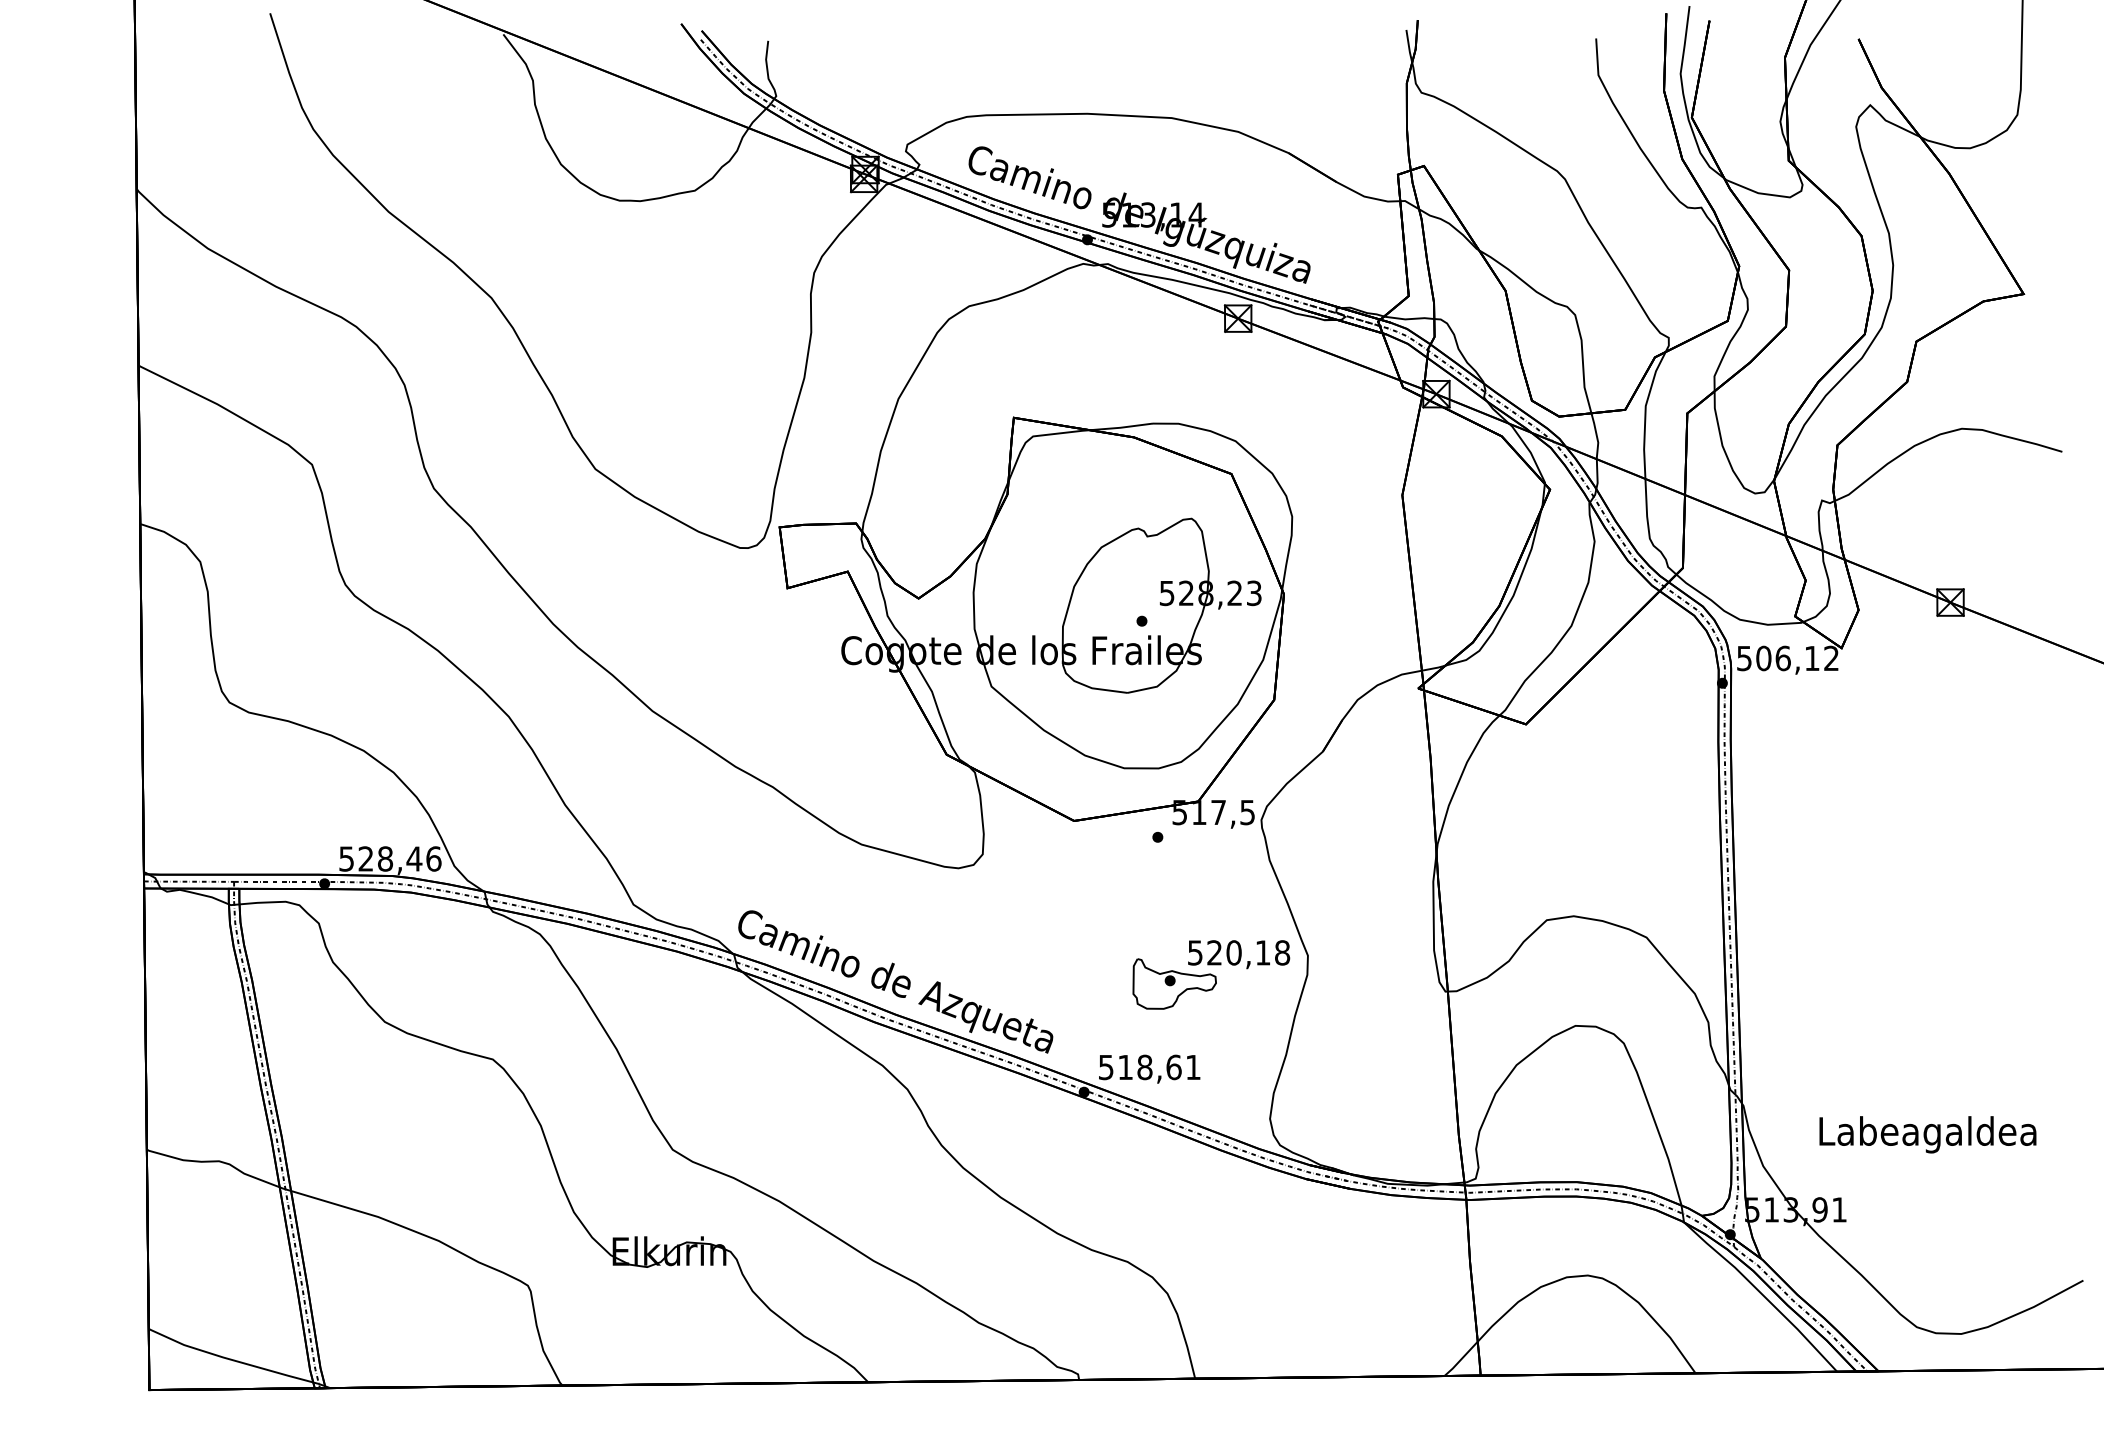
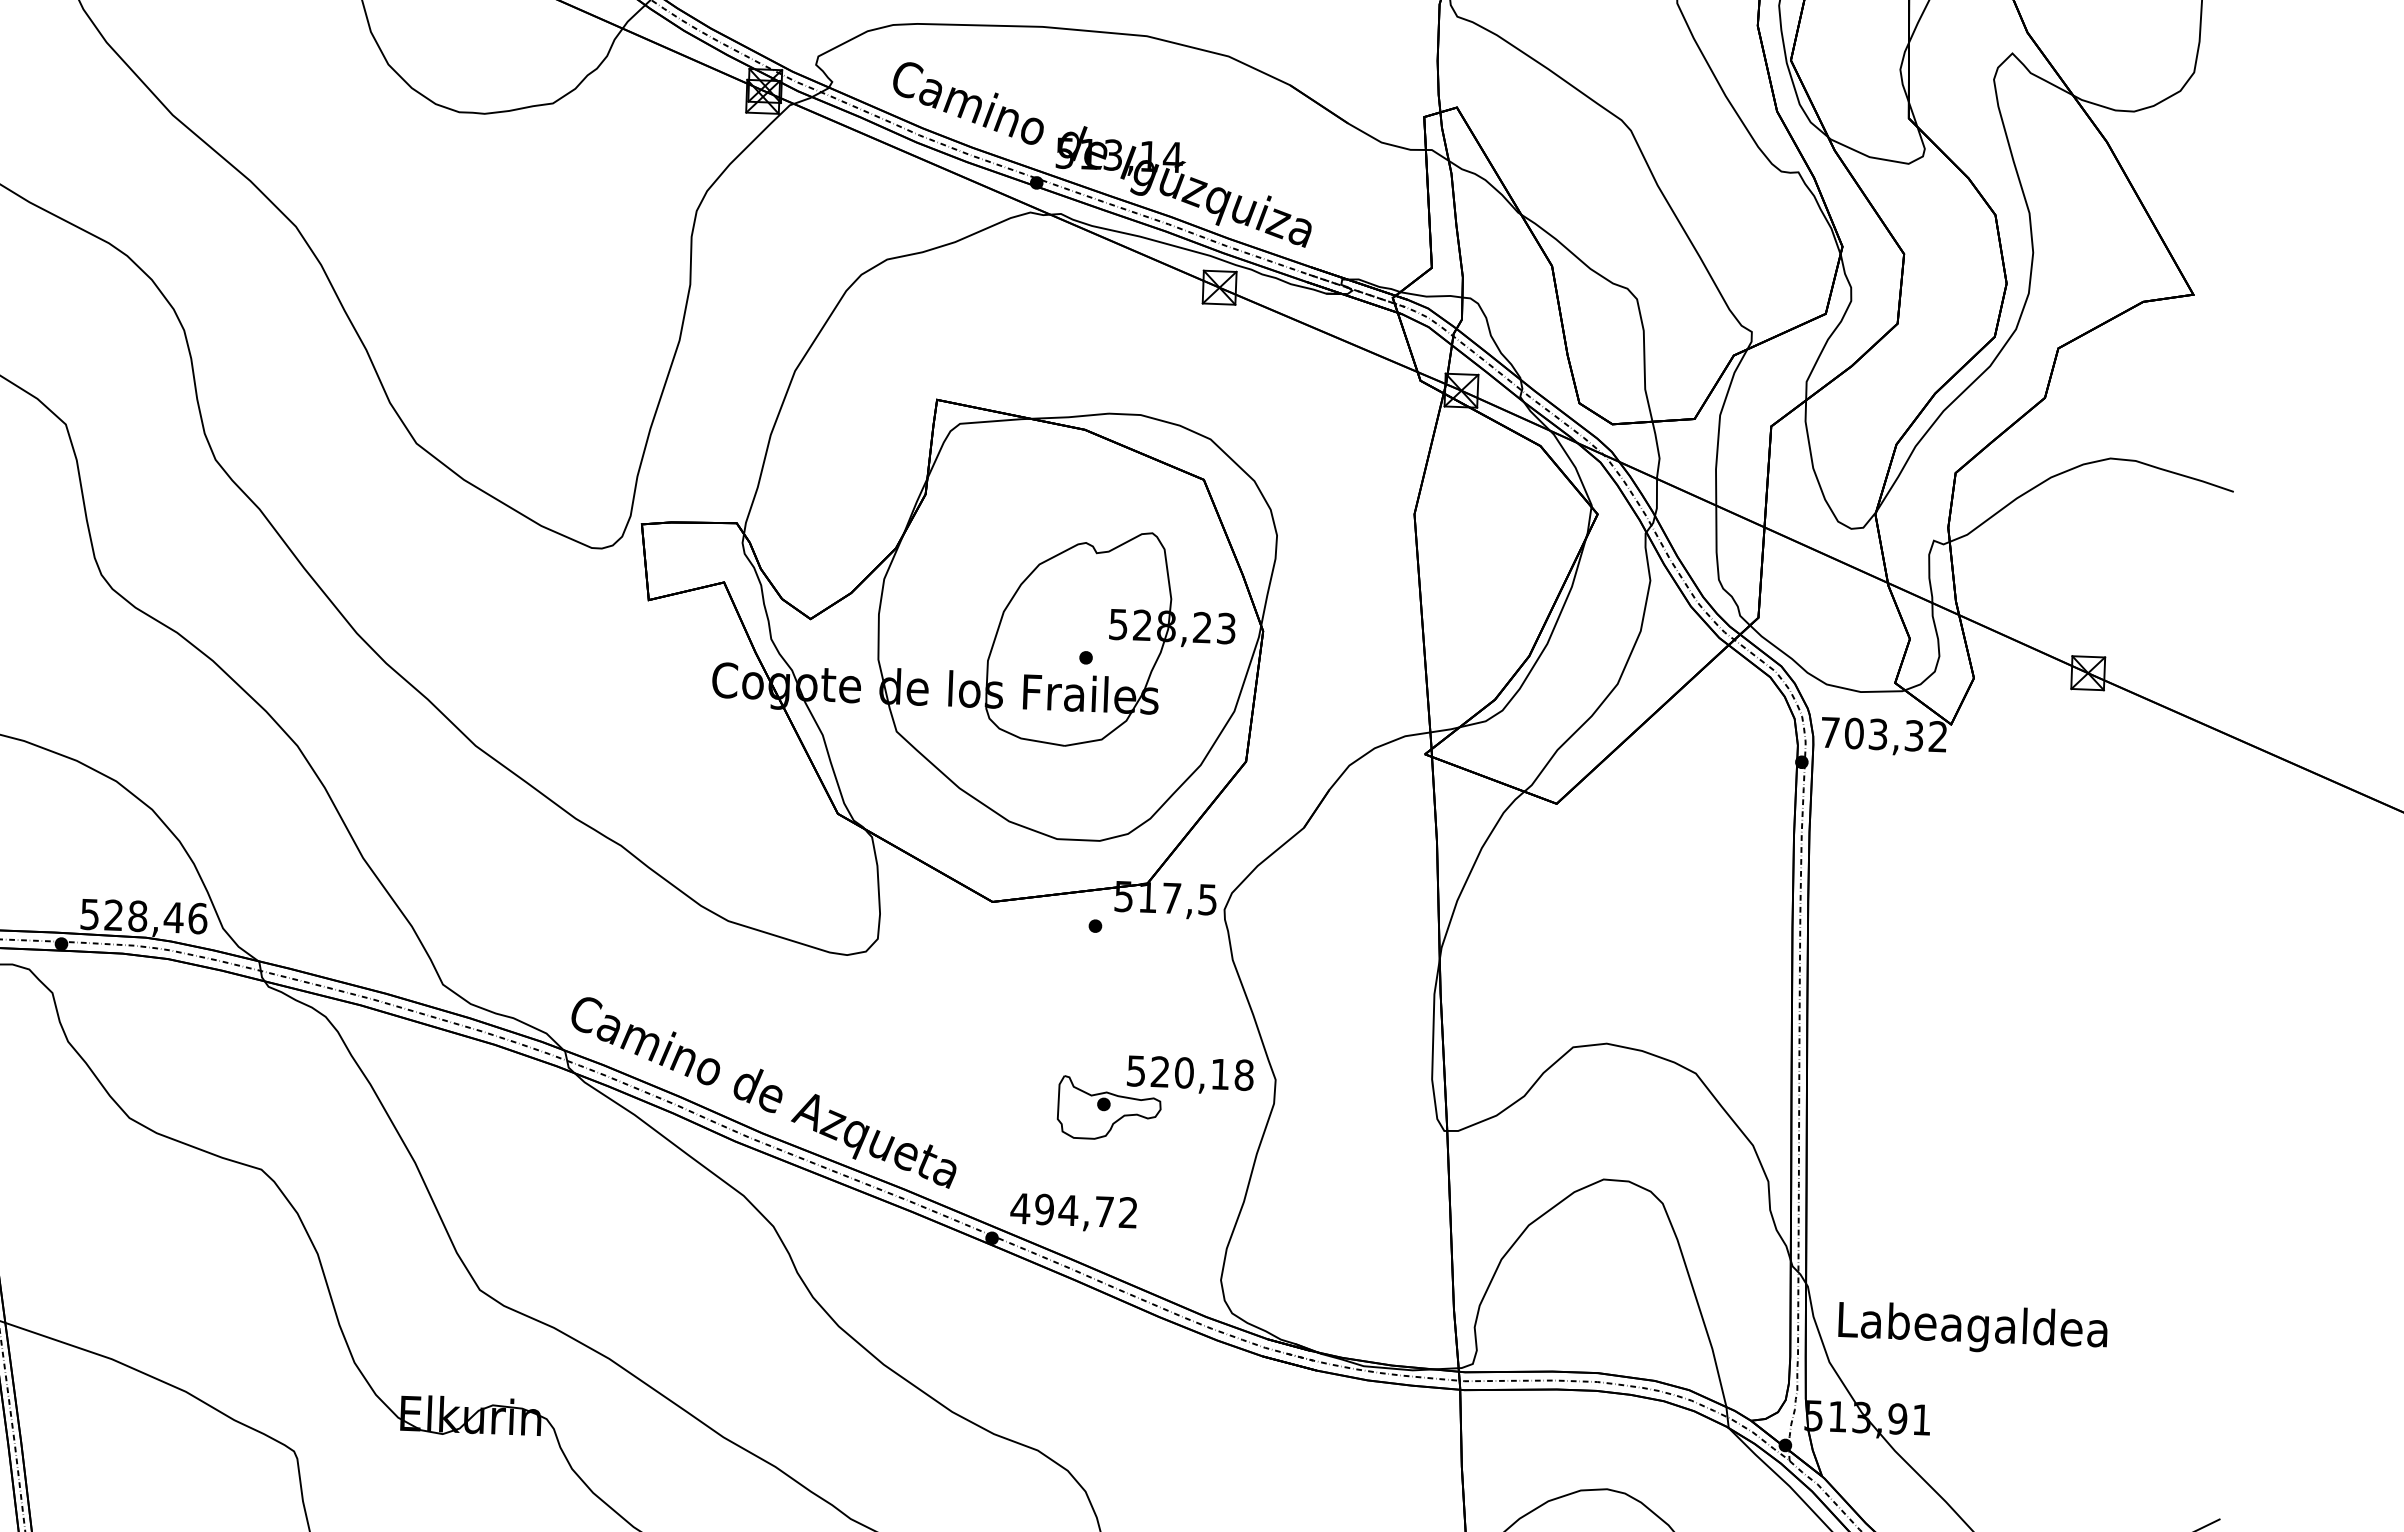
text: (1778, 658) -> (1872, 734), 506,12 -> 703,32
text: (1149, 1067) -> (1074, 1210), 518,61 -> 494,72
text: (1927, 1134) -> (1972, 1328), moved

